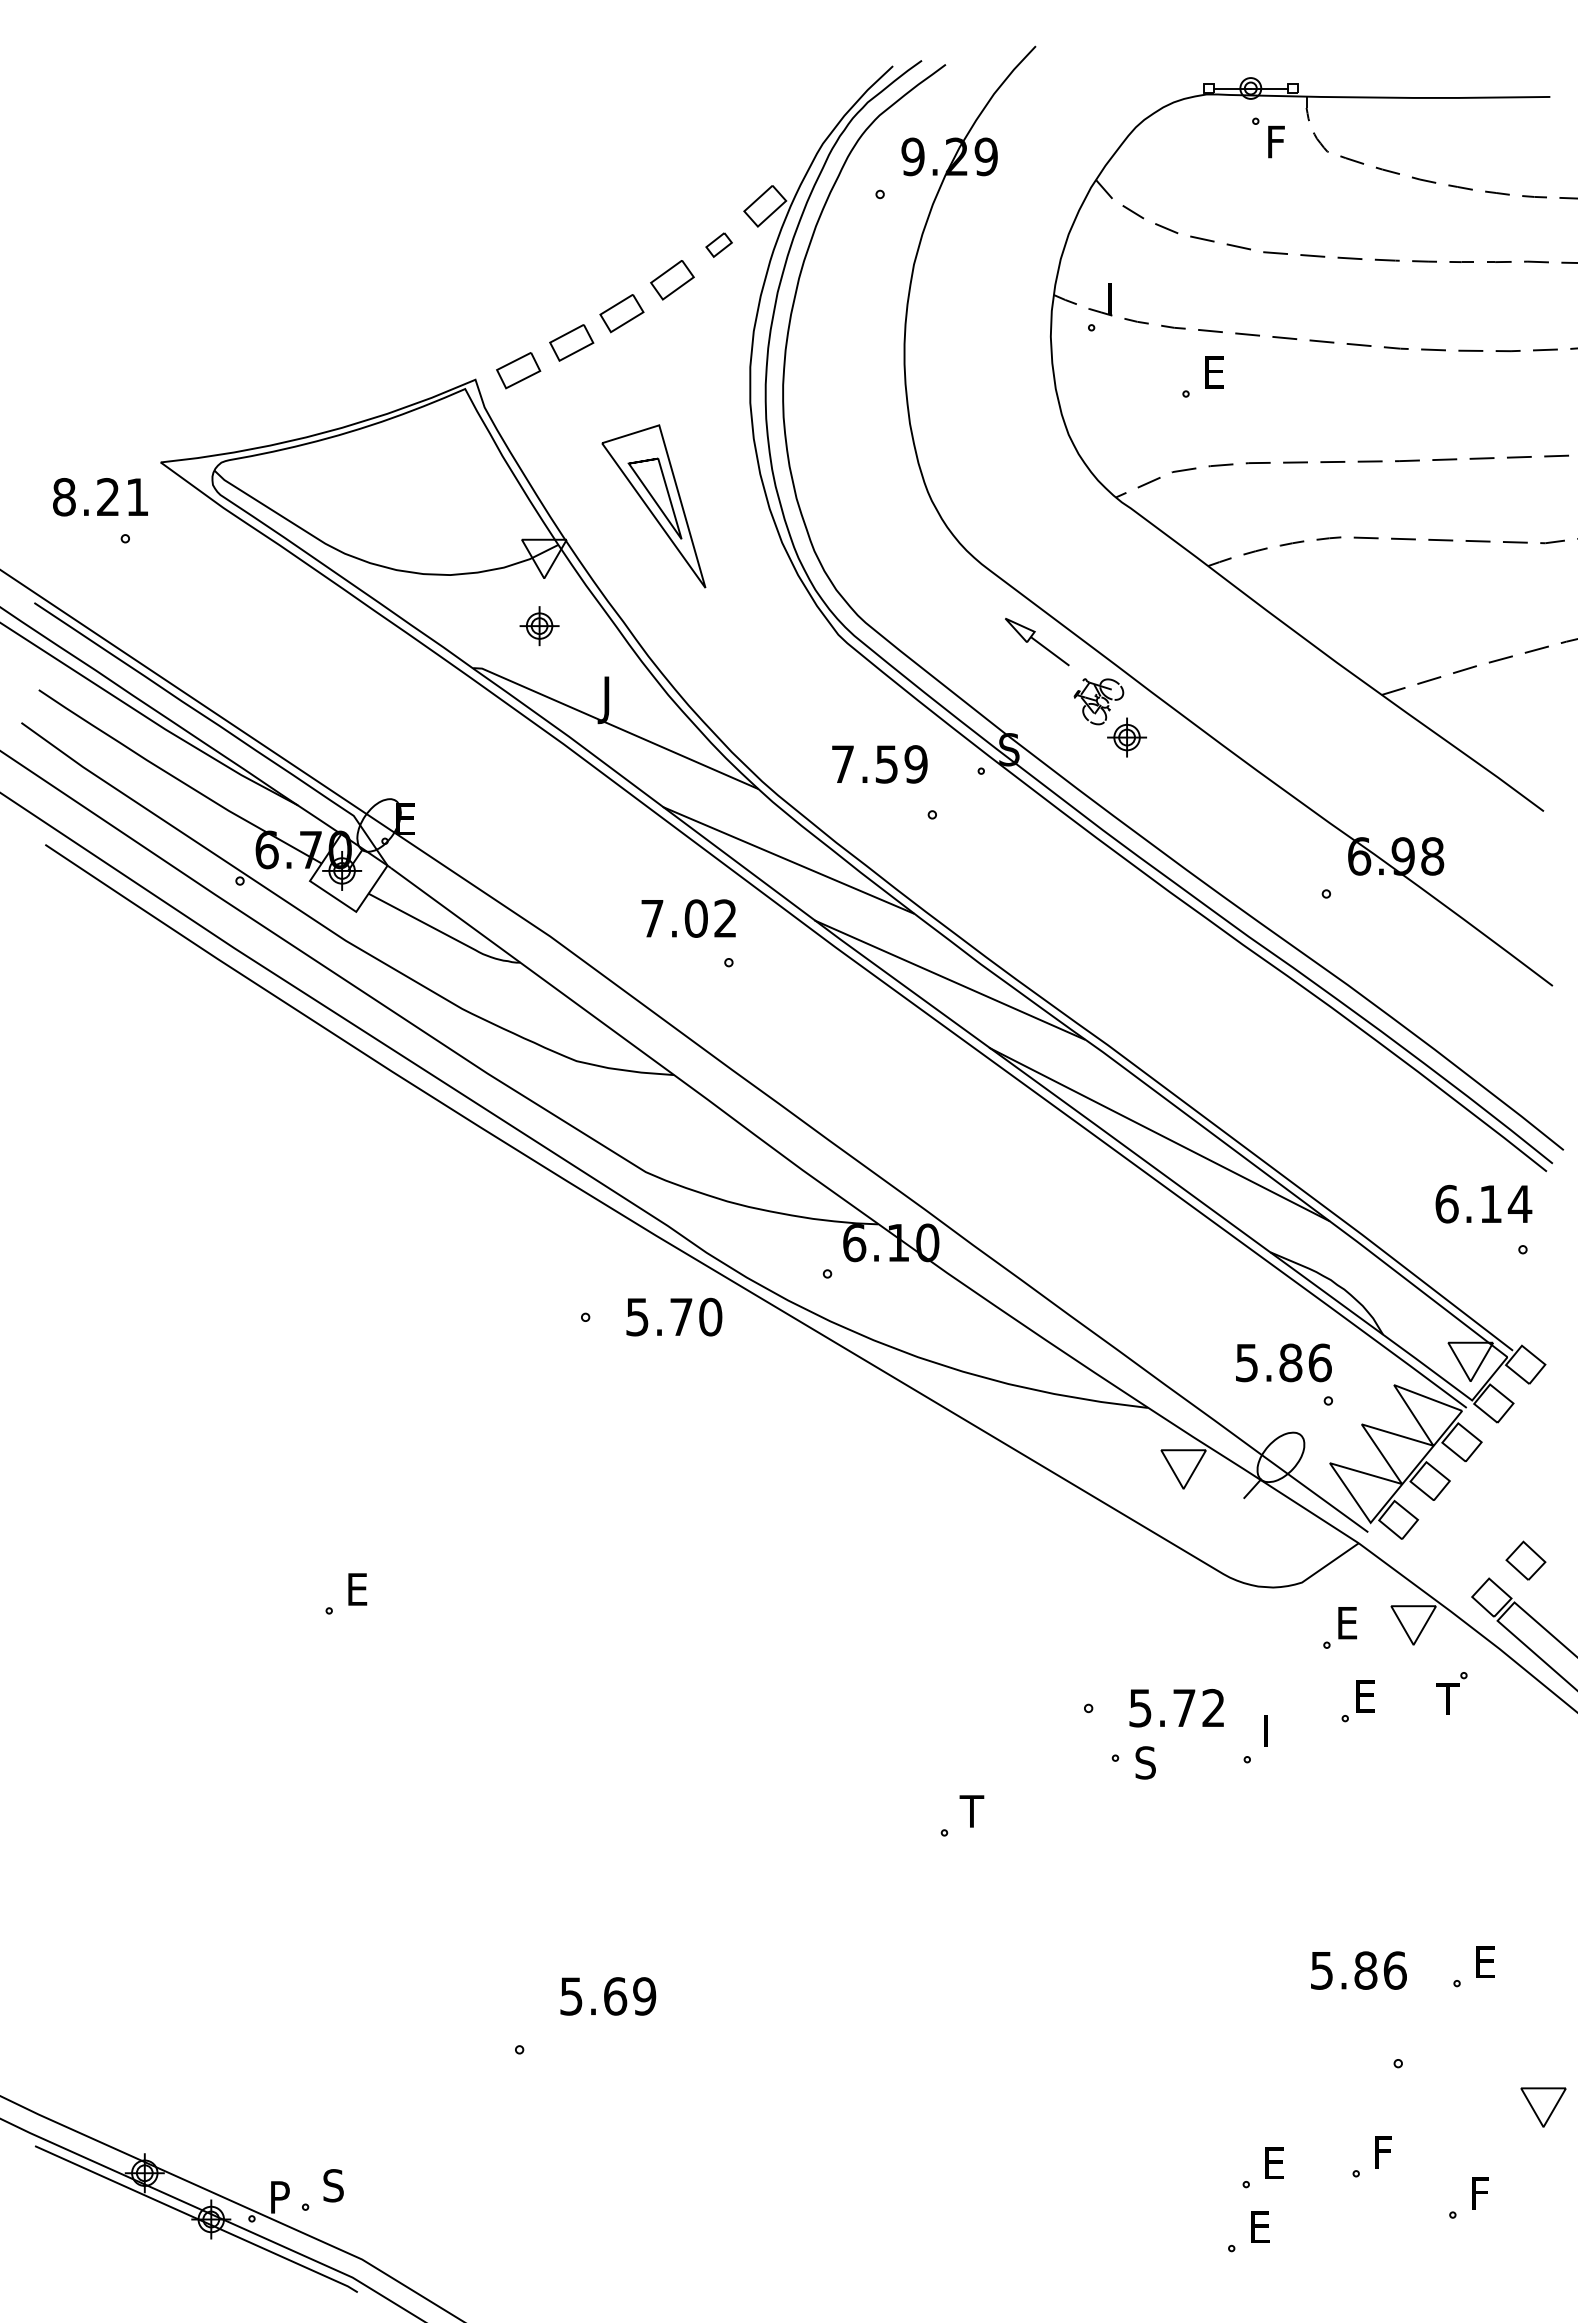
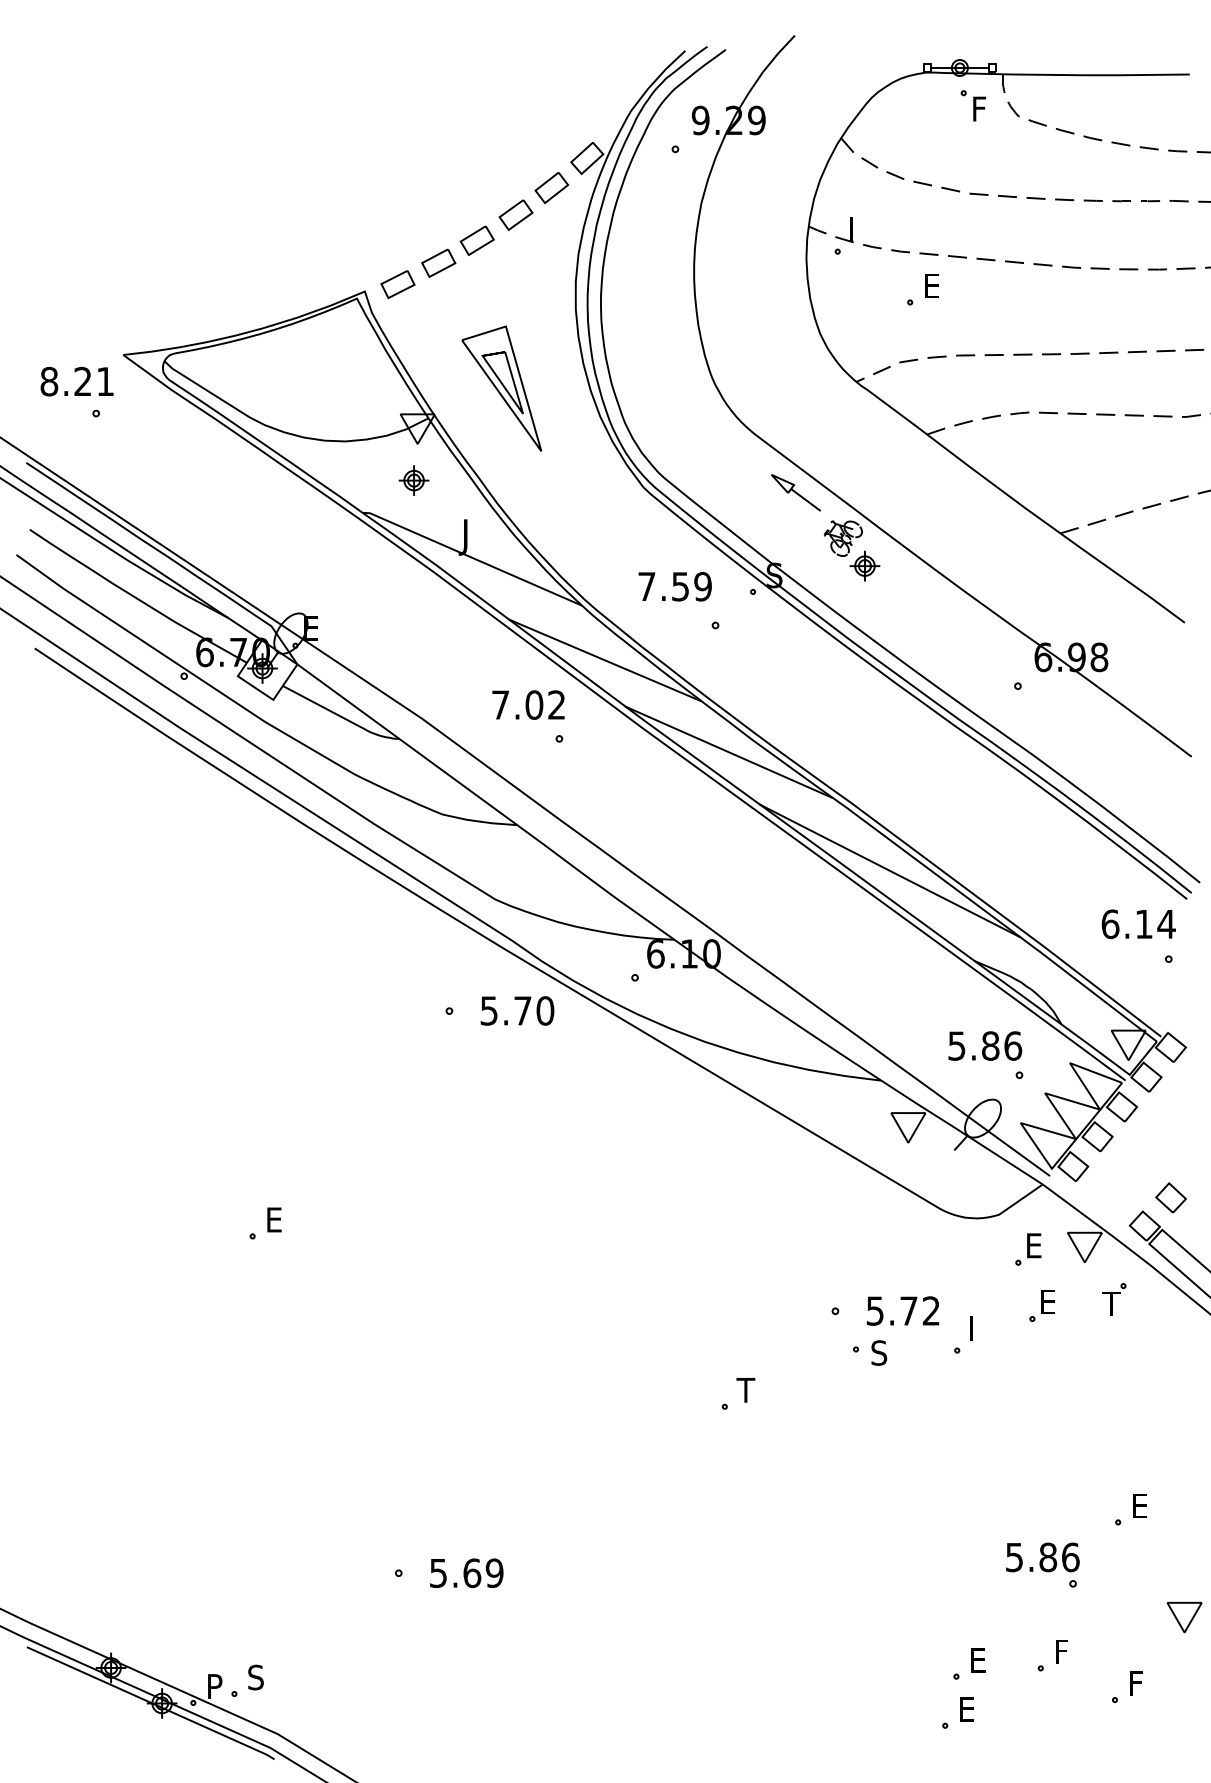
part: (718, 245) -> (551, 188), size x1.67
text: (1358, 1970) -> (1042, 1557), moved
text: (607, 1996) -> (466, 1573), moved

